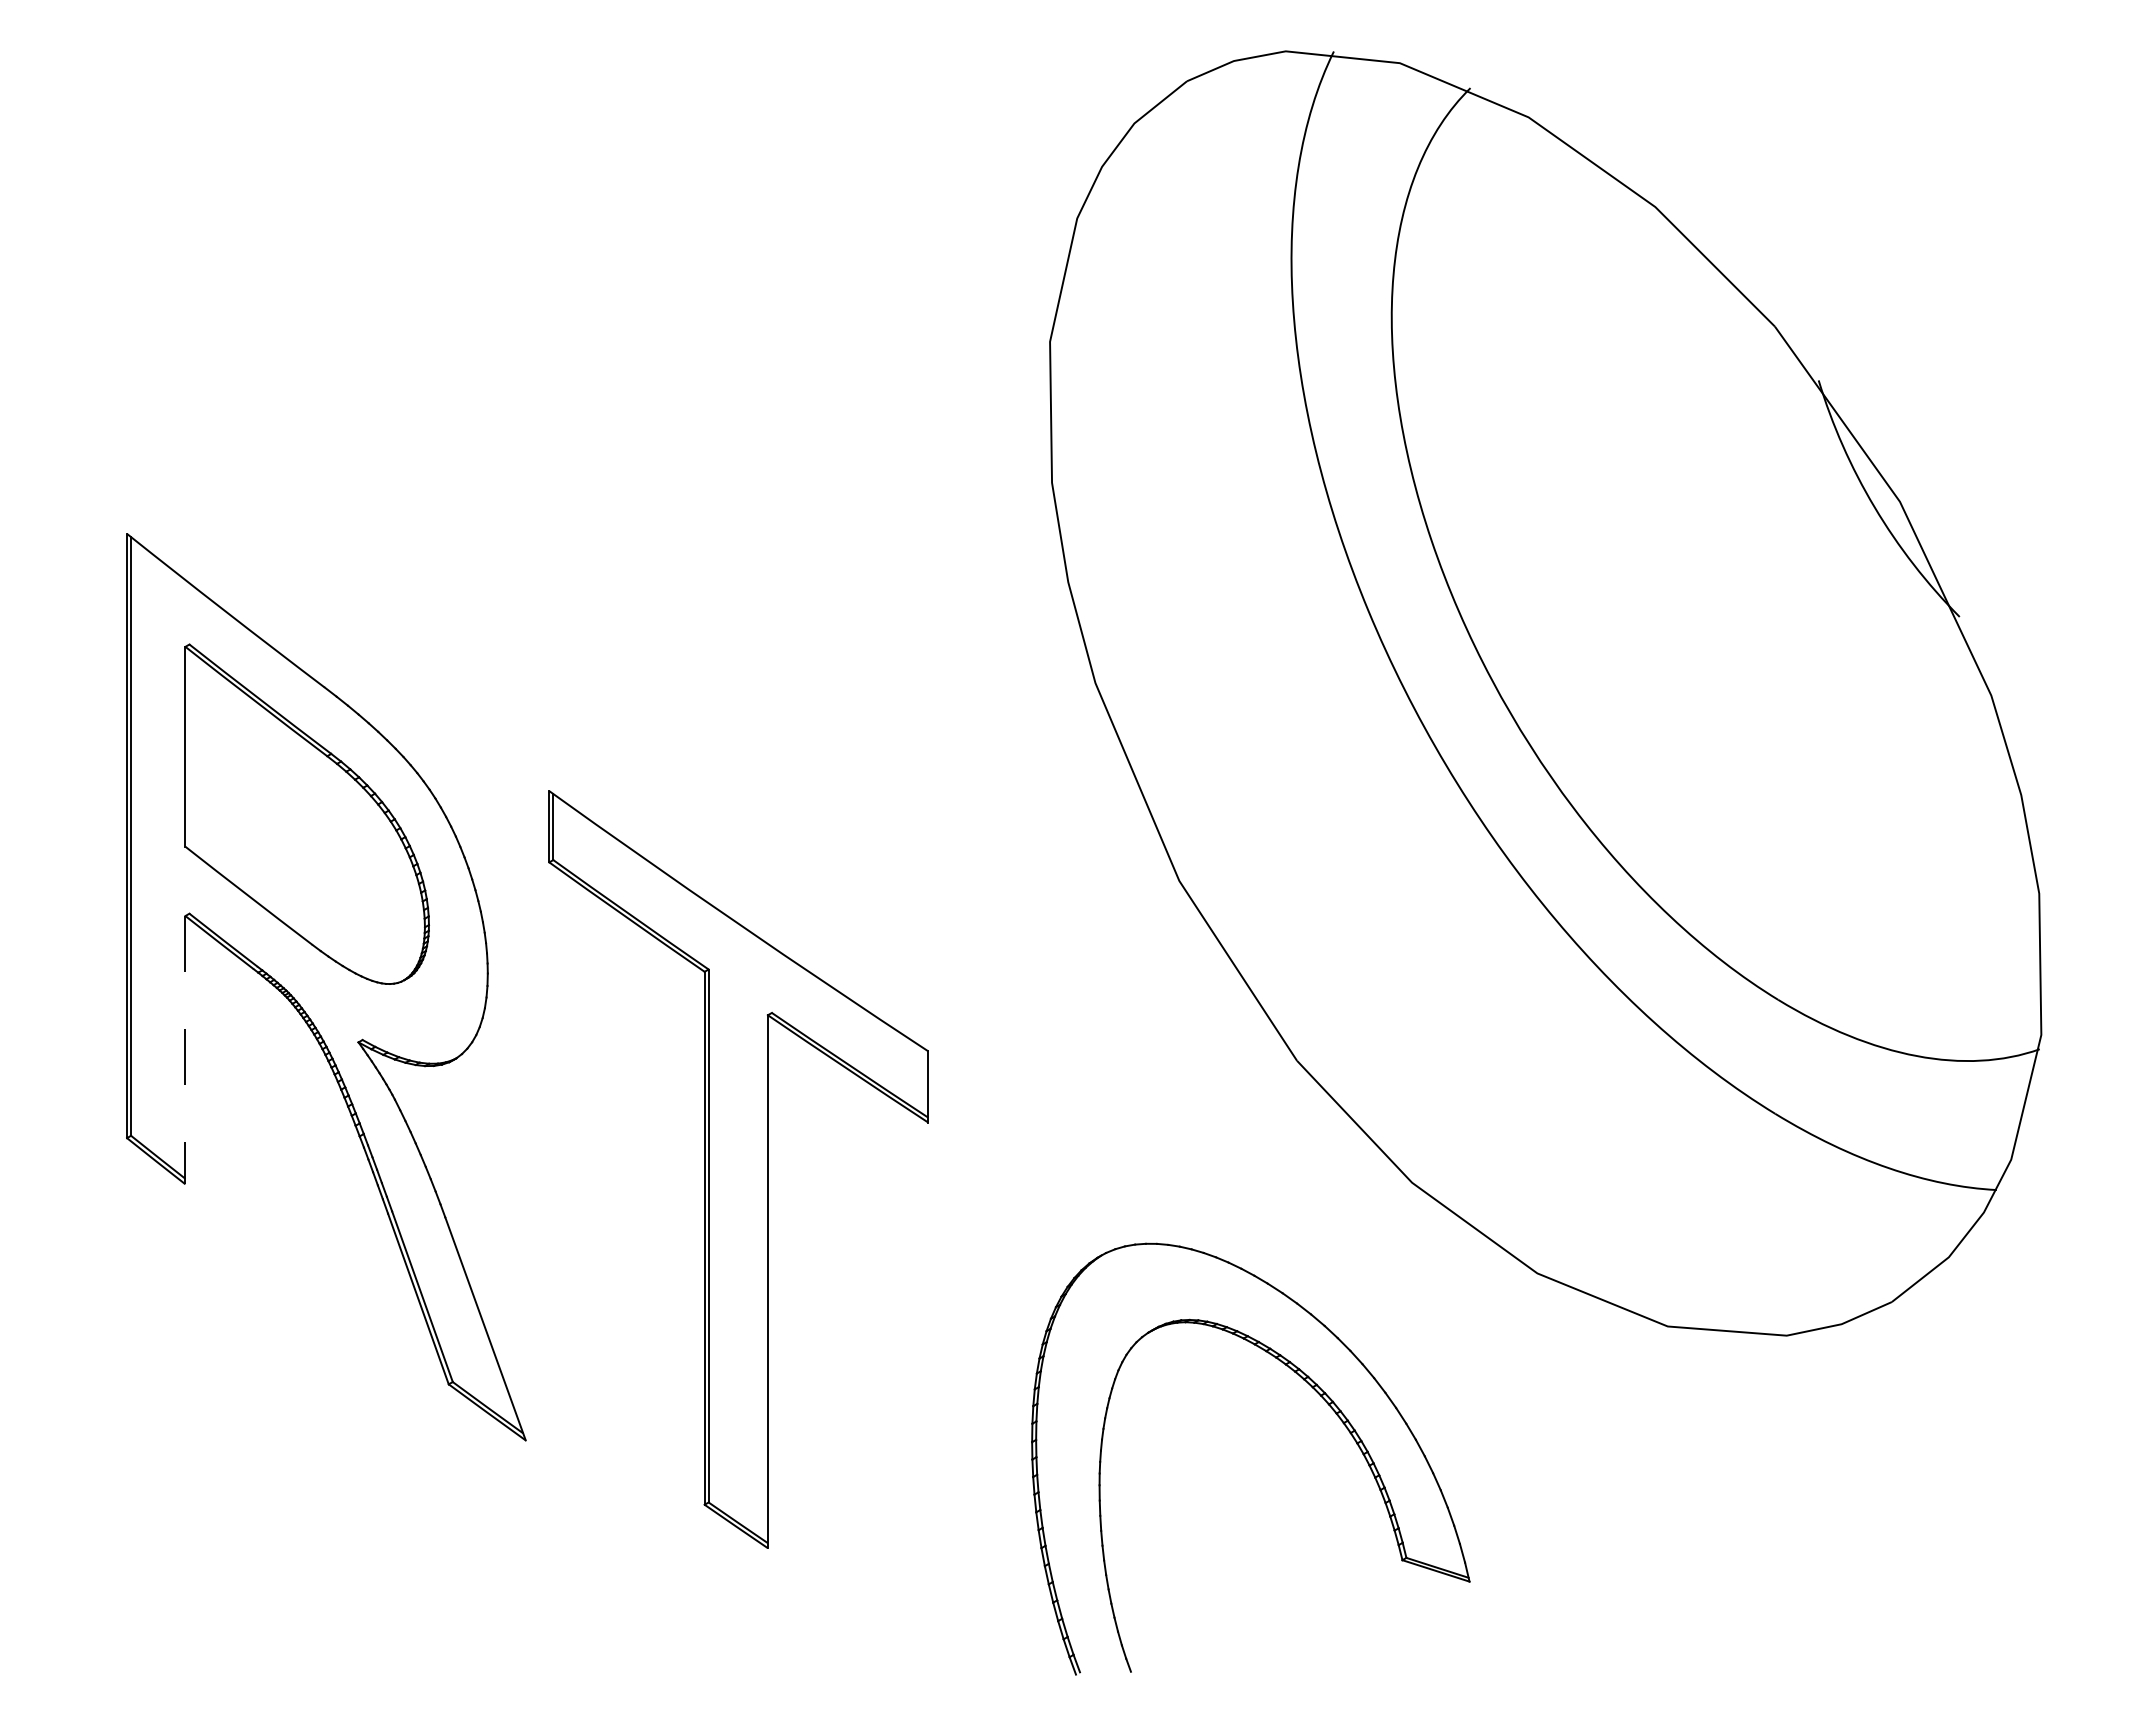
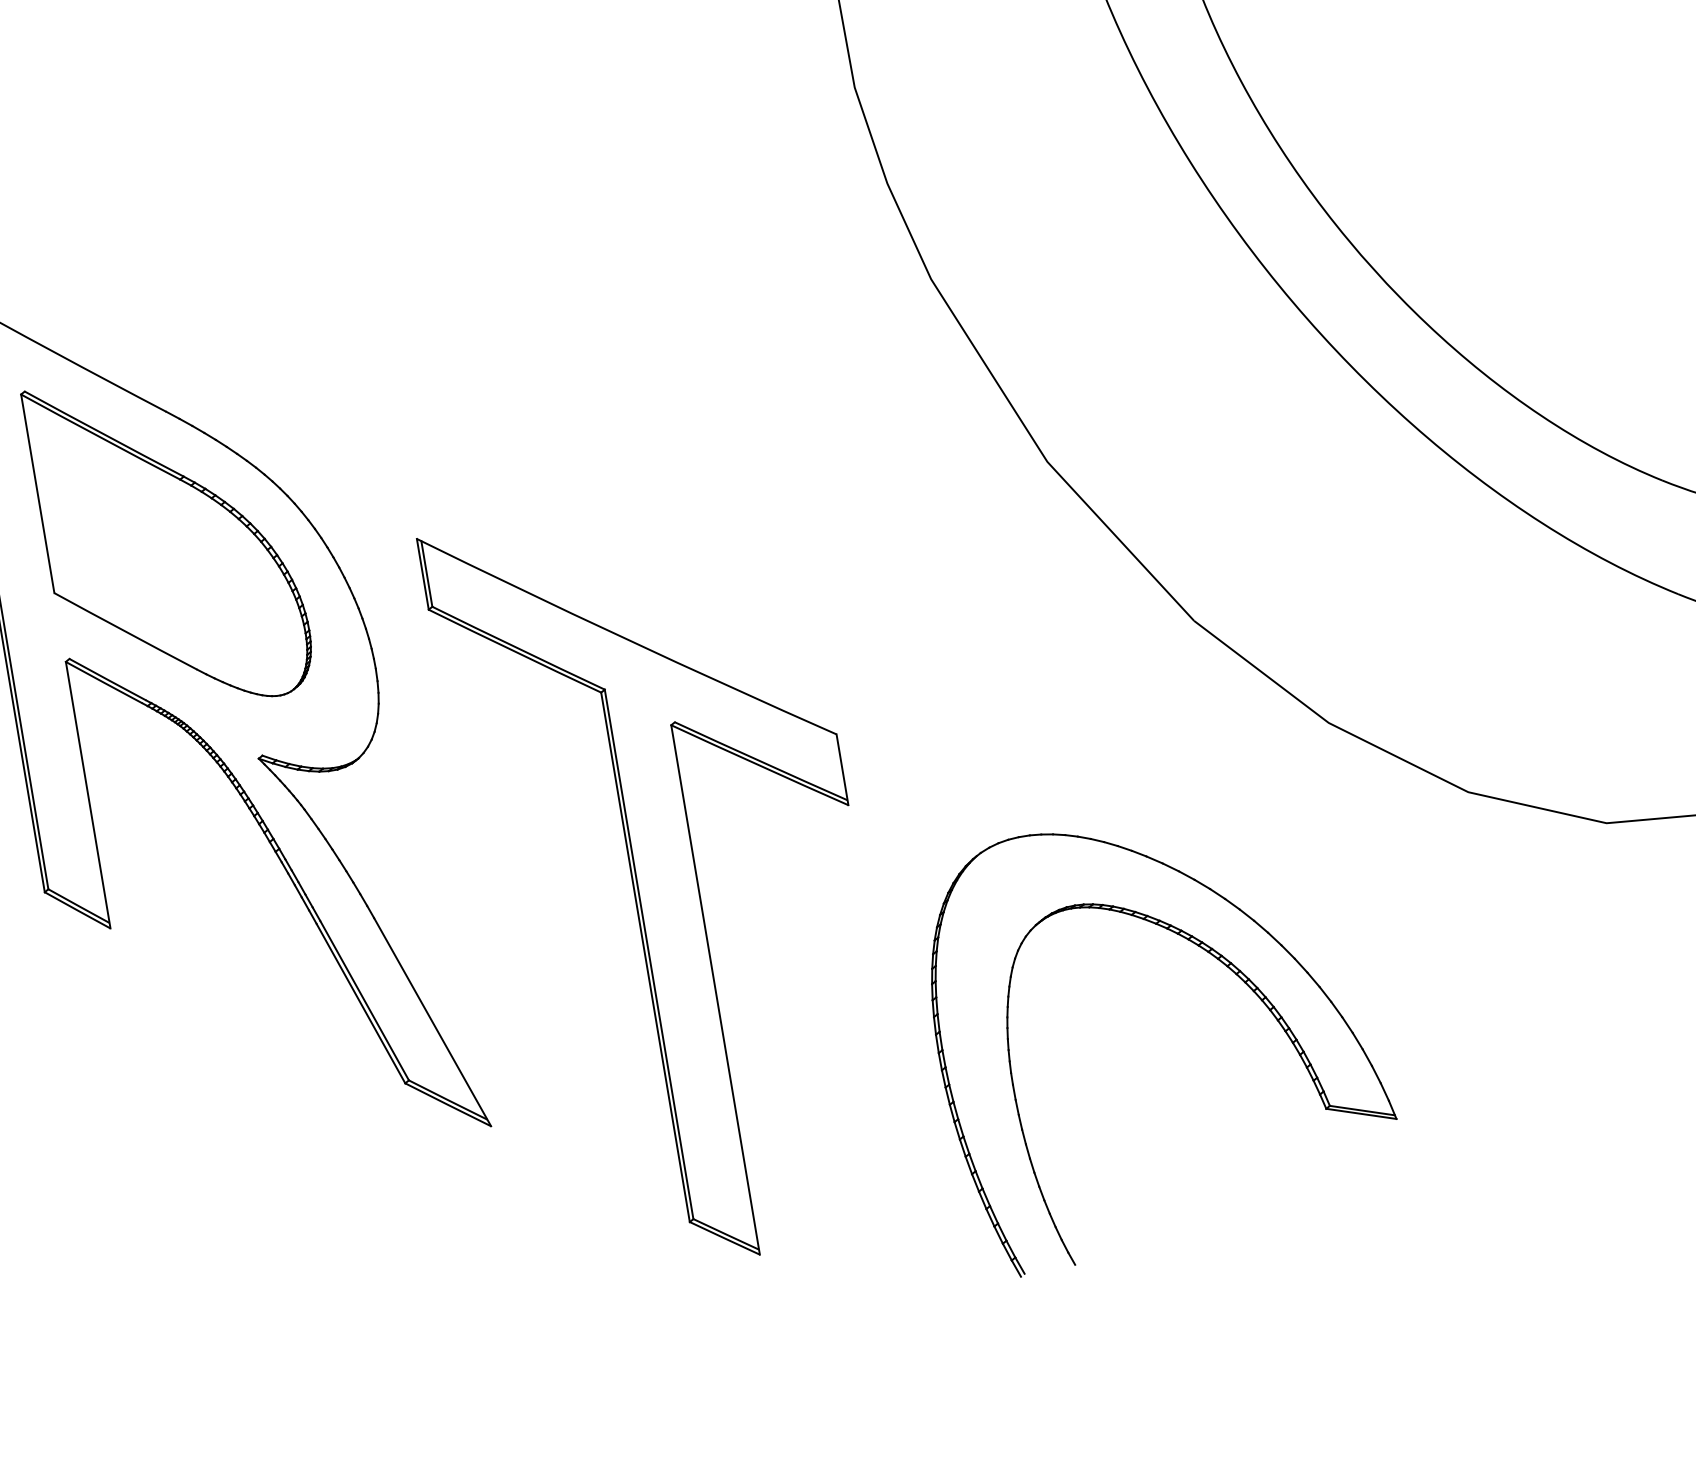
line: (185, 1050) -> (88, 795), dashed -> solid
part: (738, 1169) -> (667, 883), moved
part: (1316, 1392) -> (1213, 956), moved

